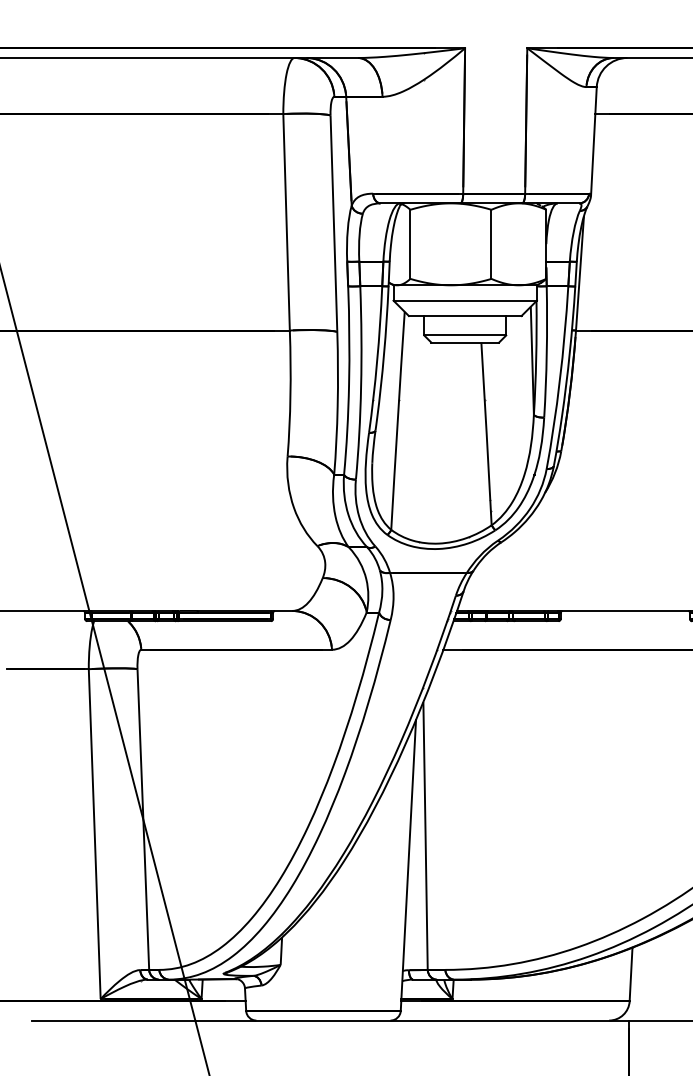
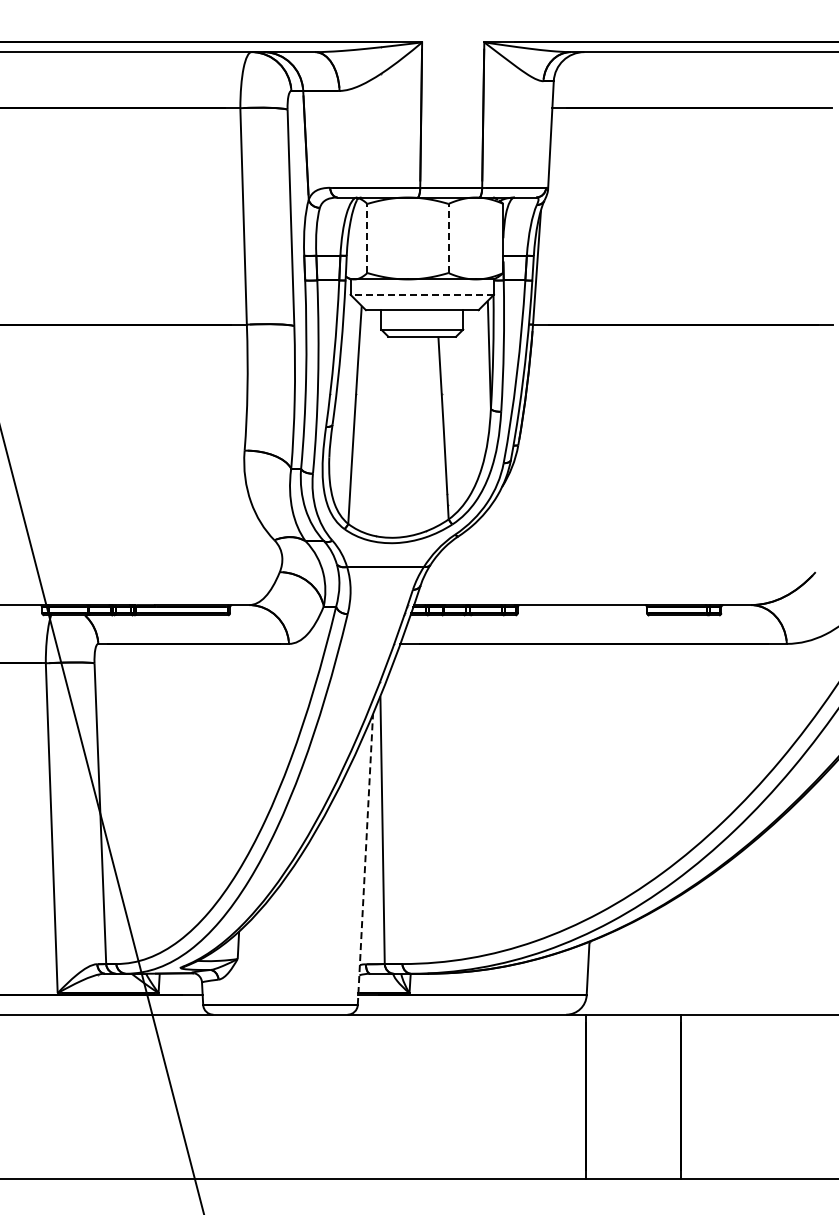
line: (410, 244) -> (367, 238), solid -> dashed
line: (491, 244) -> (448, 238), solid -> dashed
line: (465, 300) -> (422, 294), solid -> dashed
line: (408, 865) -> (365, 859), solid -> dashed

